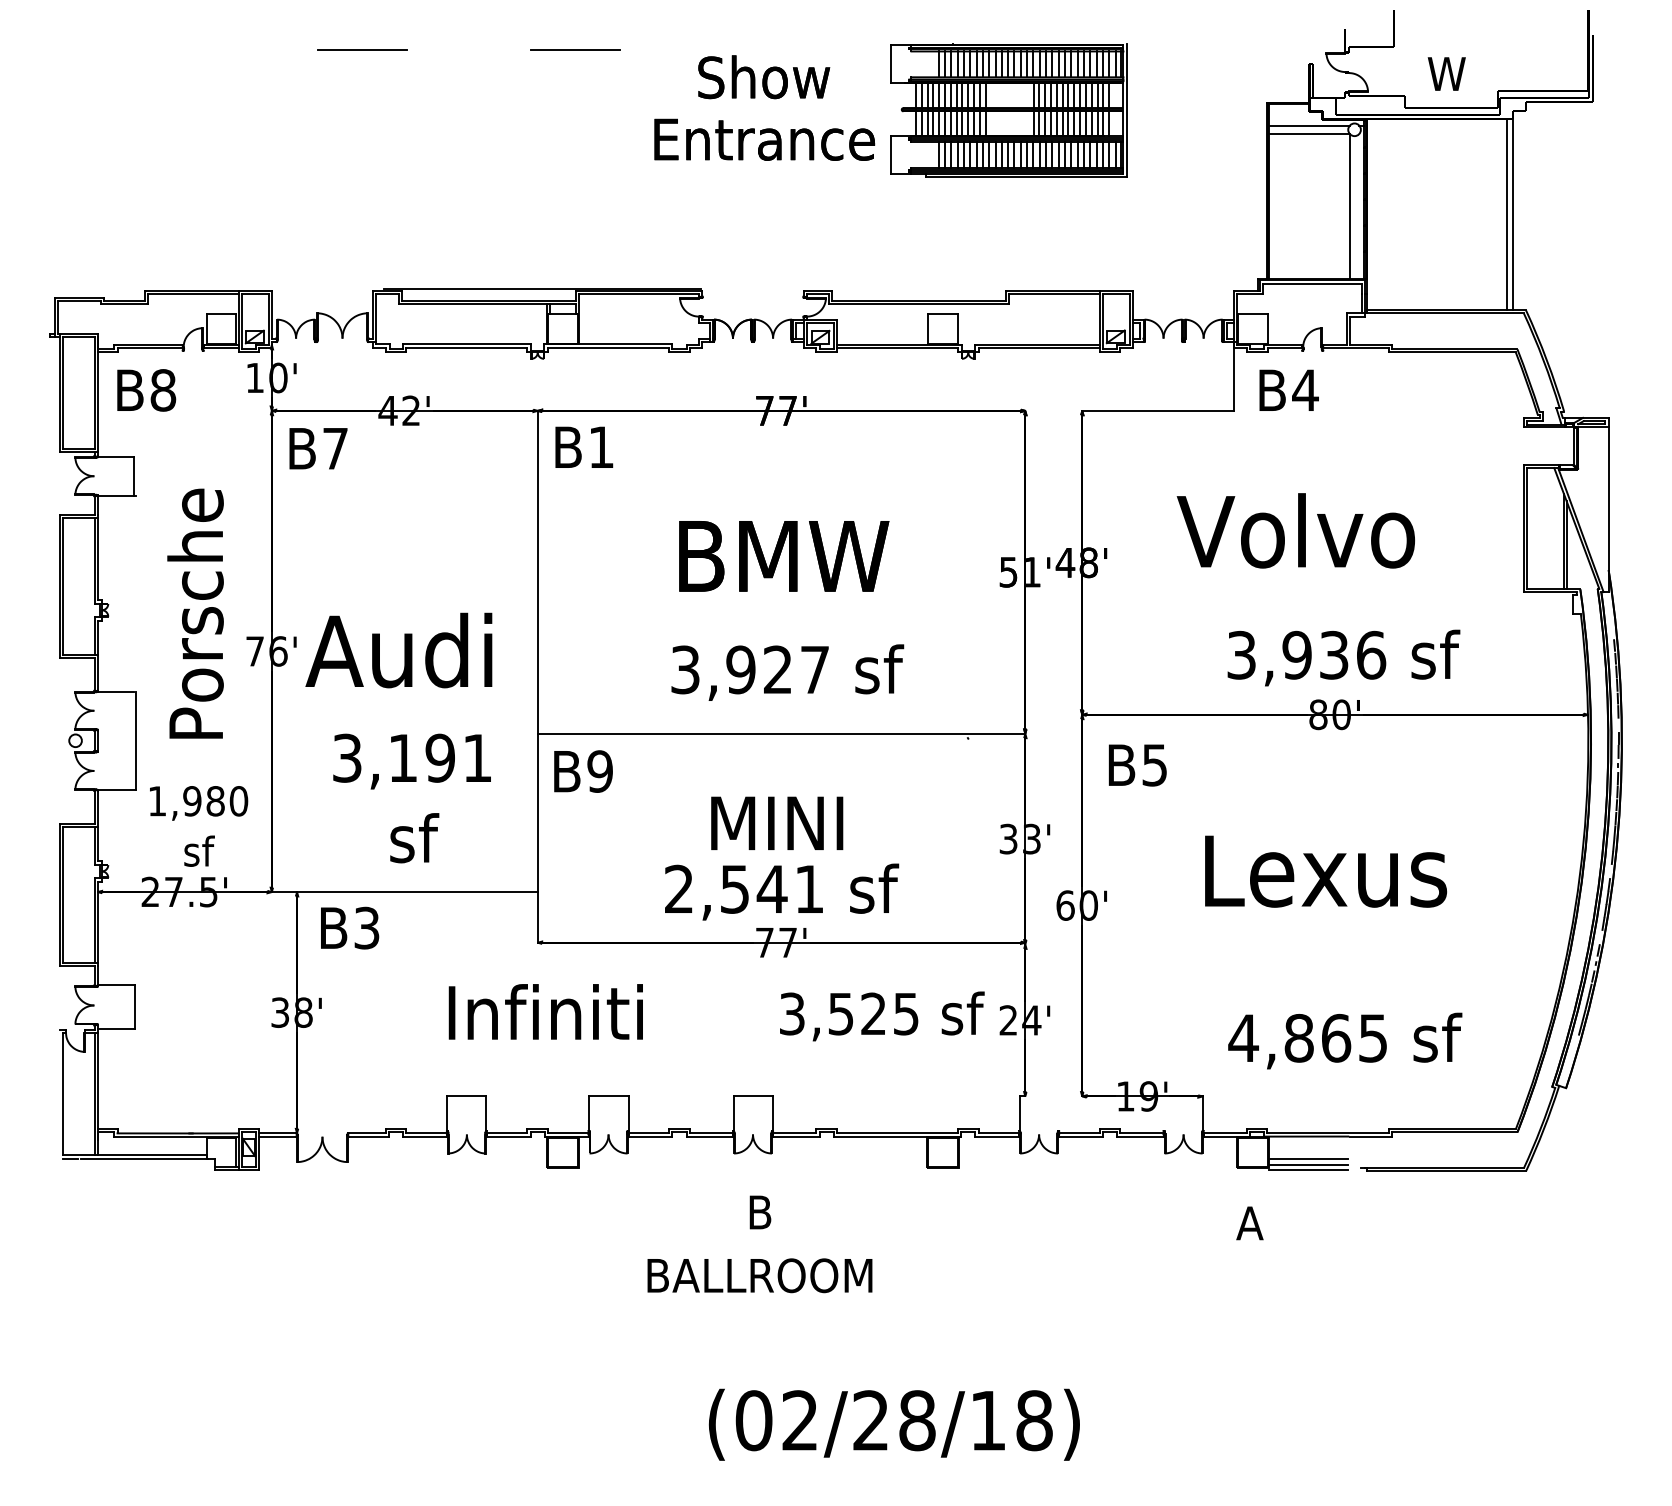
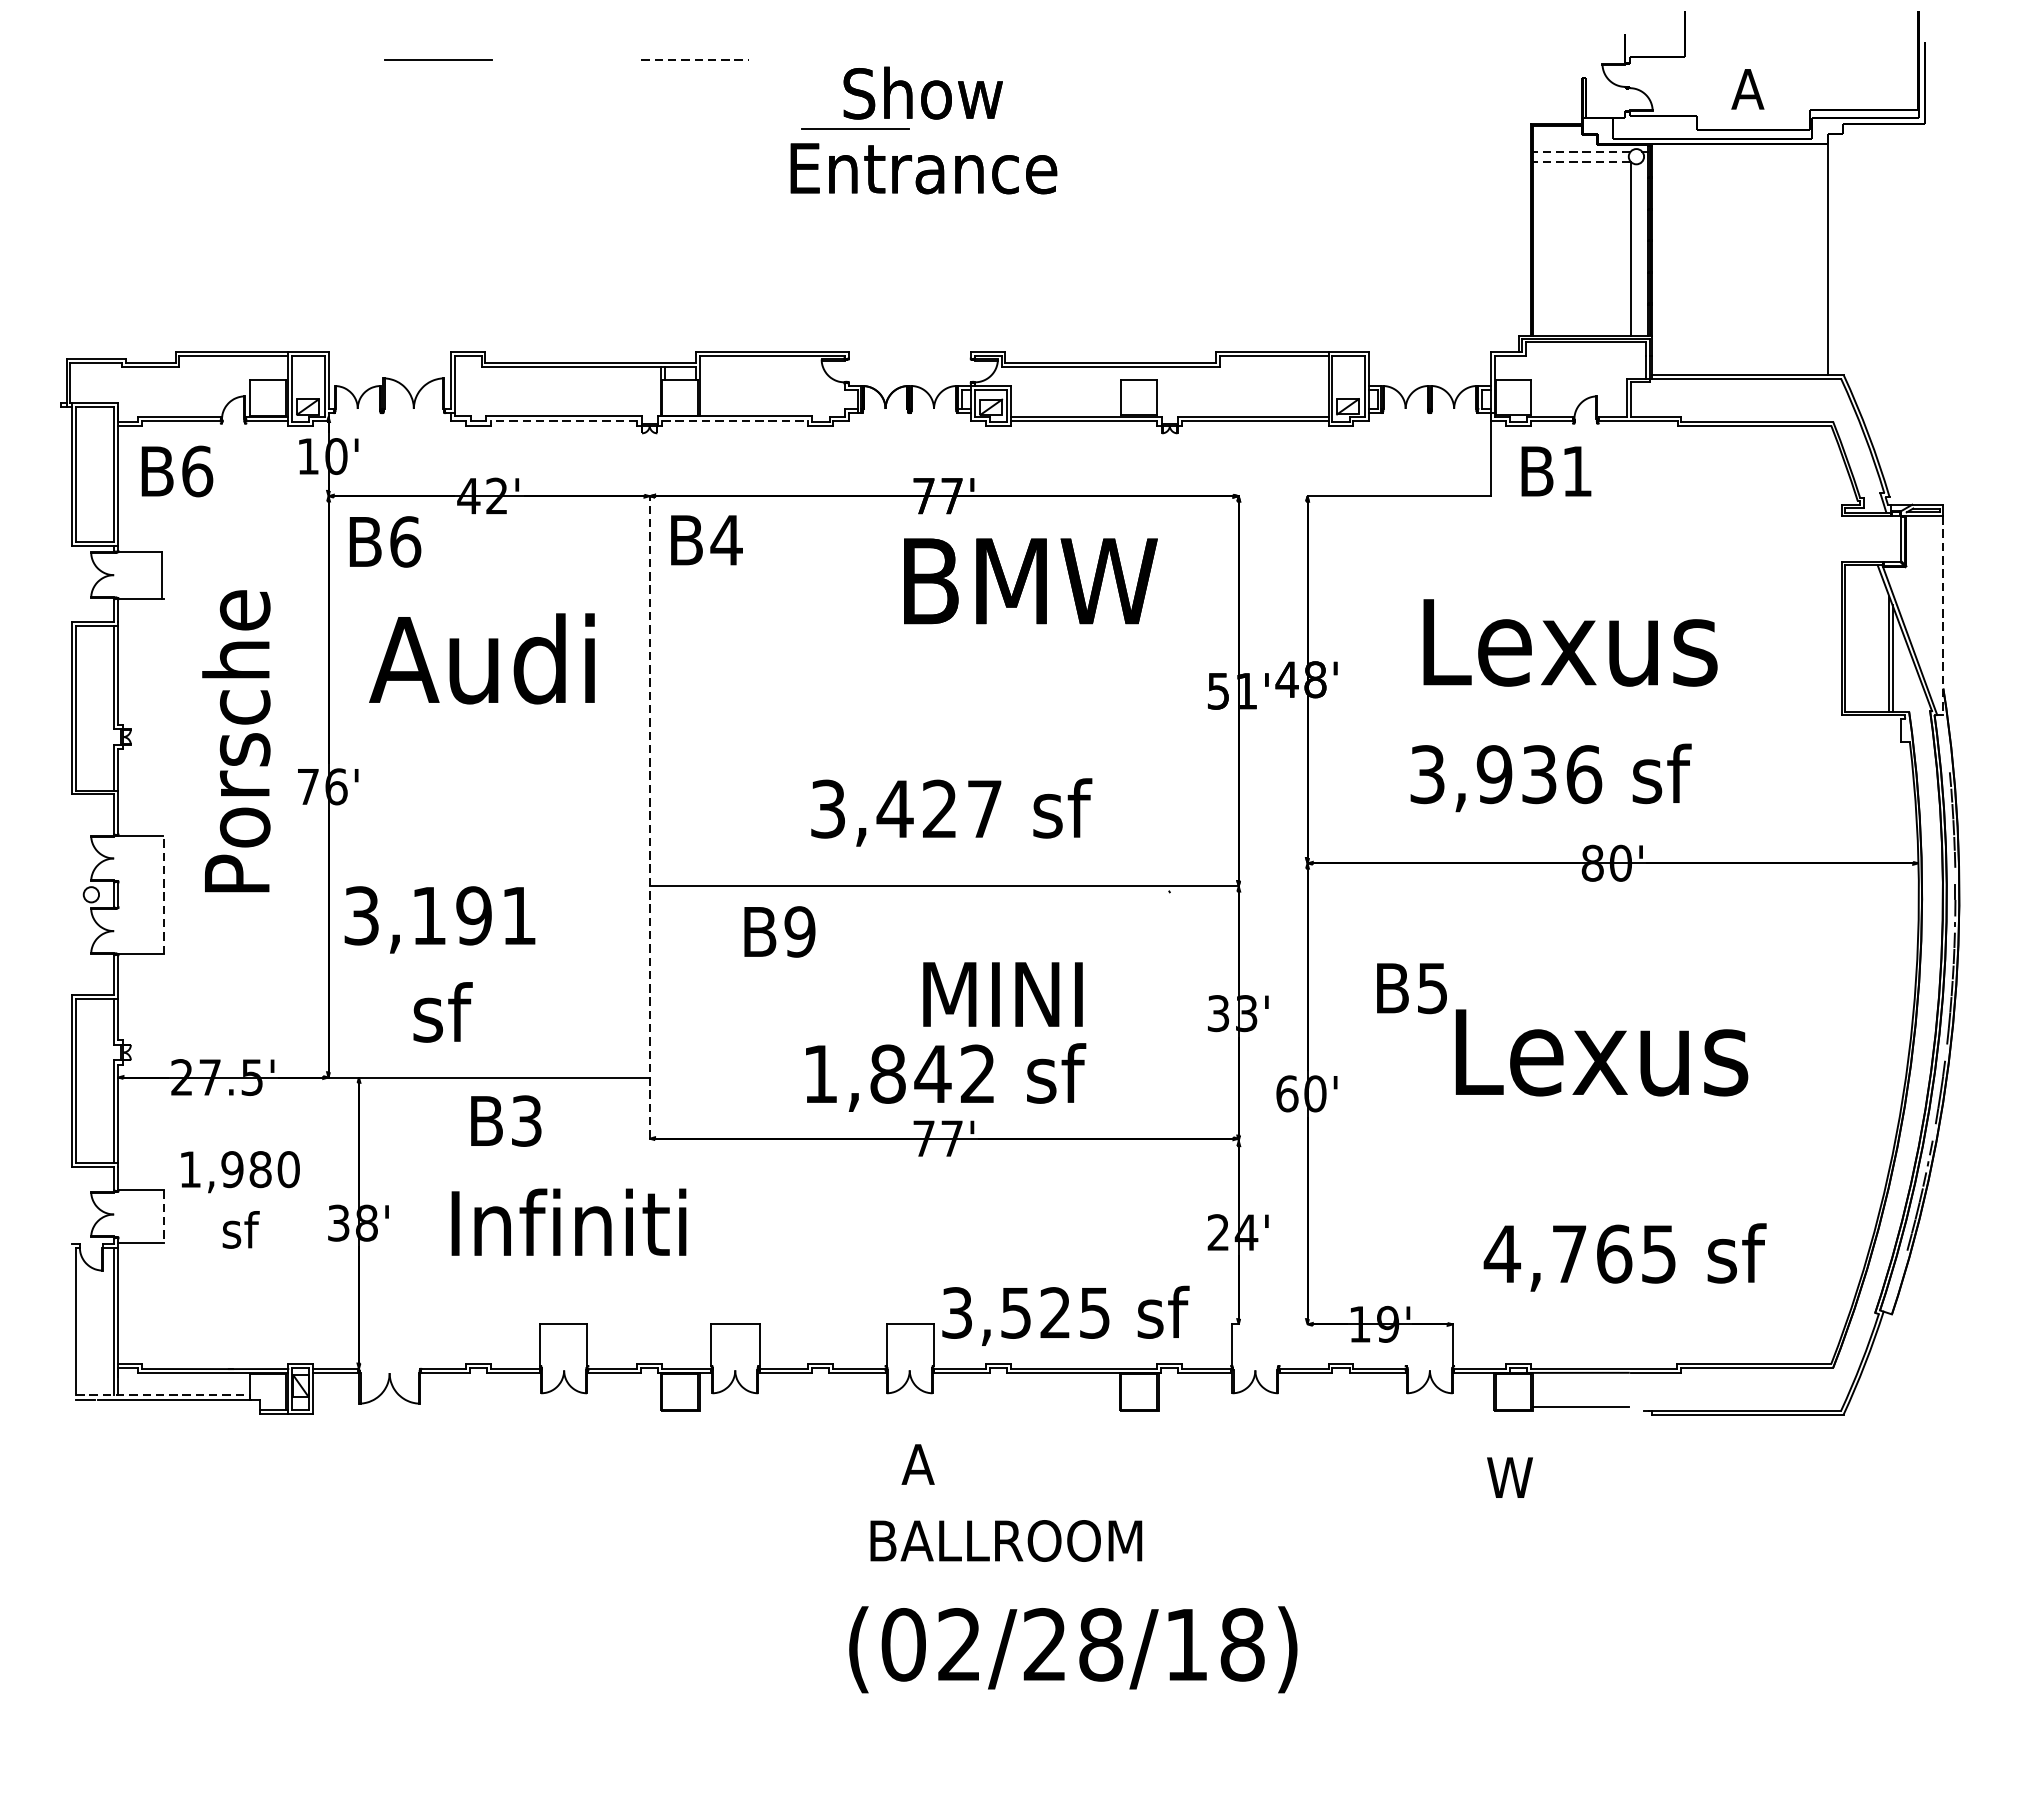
line: (575, 49) -> (695, 59), solid -> dashed
text: (1446, 73) -> (1747, 88), W -> A
line: (707, 106) -> (854, 128), added
part: (1008, 110) -> (1218, 133), removed
line: (1308, 125) -> (1580, 151), solid -> dashed
line: (1308, 134) -> (1580, 162), solid -> dashed
line: (1506, 214) -> (1819, 258), removed
line: (542, 288) -> (655, 348), removed
line: (466, 348) -> (563, 420), solid -> dashed
line: (608, 348) -> (735, 420), solid -> dashed
text: (1305, 389) -> (1577, 470), B4 -> B1
text: (163, 390) -> (197, 471), B8 -> B6
text: (601, 446) -> (726, 539), B1 -> B4
text: (335, 448) -> (405, 541), B7 -> B6
line: (1608, 510) -> (1943, 616), solid -> dashed
text: (1298, 530) -> (1568, 640), Volvo -> Lexus
text: (784, 556) -> (1031, 581), moved
text: (398, 650) -> (481, 658), moved
text: (1343, 657) -> (1550, 777), moved
text: (740, 669) -> (894, 808), 3,927 -> 3,427
line: (537, 676) -> (649, 817), solid -> dashed
line: (135, 741) -> (163, 895), solid -> dashed
text: (1137, 765) -> (1411, 988), moved
text: (583, 771) -> (779, 931), moved
text: (411, 798) -> (439, 964), moved
text: (777, 822) -> (1003, 993), moved
text: (199, 826) -> (241, 1200), moved
text: (743, 888) -> (898, 1073), 2,541 -> 1,842
text: (350, 927) -> (506, 1120), moved
line: (135, 1007) -> (163, 1216), solid -> dashed
text: (545, 1011) -> (568, 1221), moved
text: (882, 1016) -> (1066, 1315), moved
text: (1298, 1037) -> (1568, 1253), 4,865 -> 4,765
line: (135, 1154) -> (163, 1394), solid -> dashed
line: (1308, 1158) -> (1580, 1399), removed
line: (1308, 1170) -> (1580, 1413), removed
text: (759, 1212) -> (917, 1464), B -> A
text: (1249, 1223) -> (1509, 1477), A -> W
text: (759, 1275) -> (1005, 1540), moved
text: (893, 1424) -> (1072, 1649), moved

